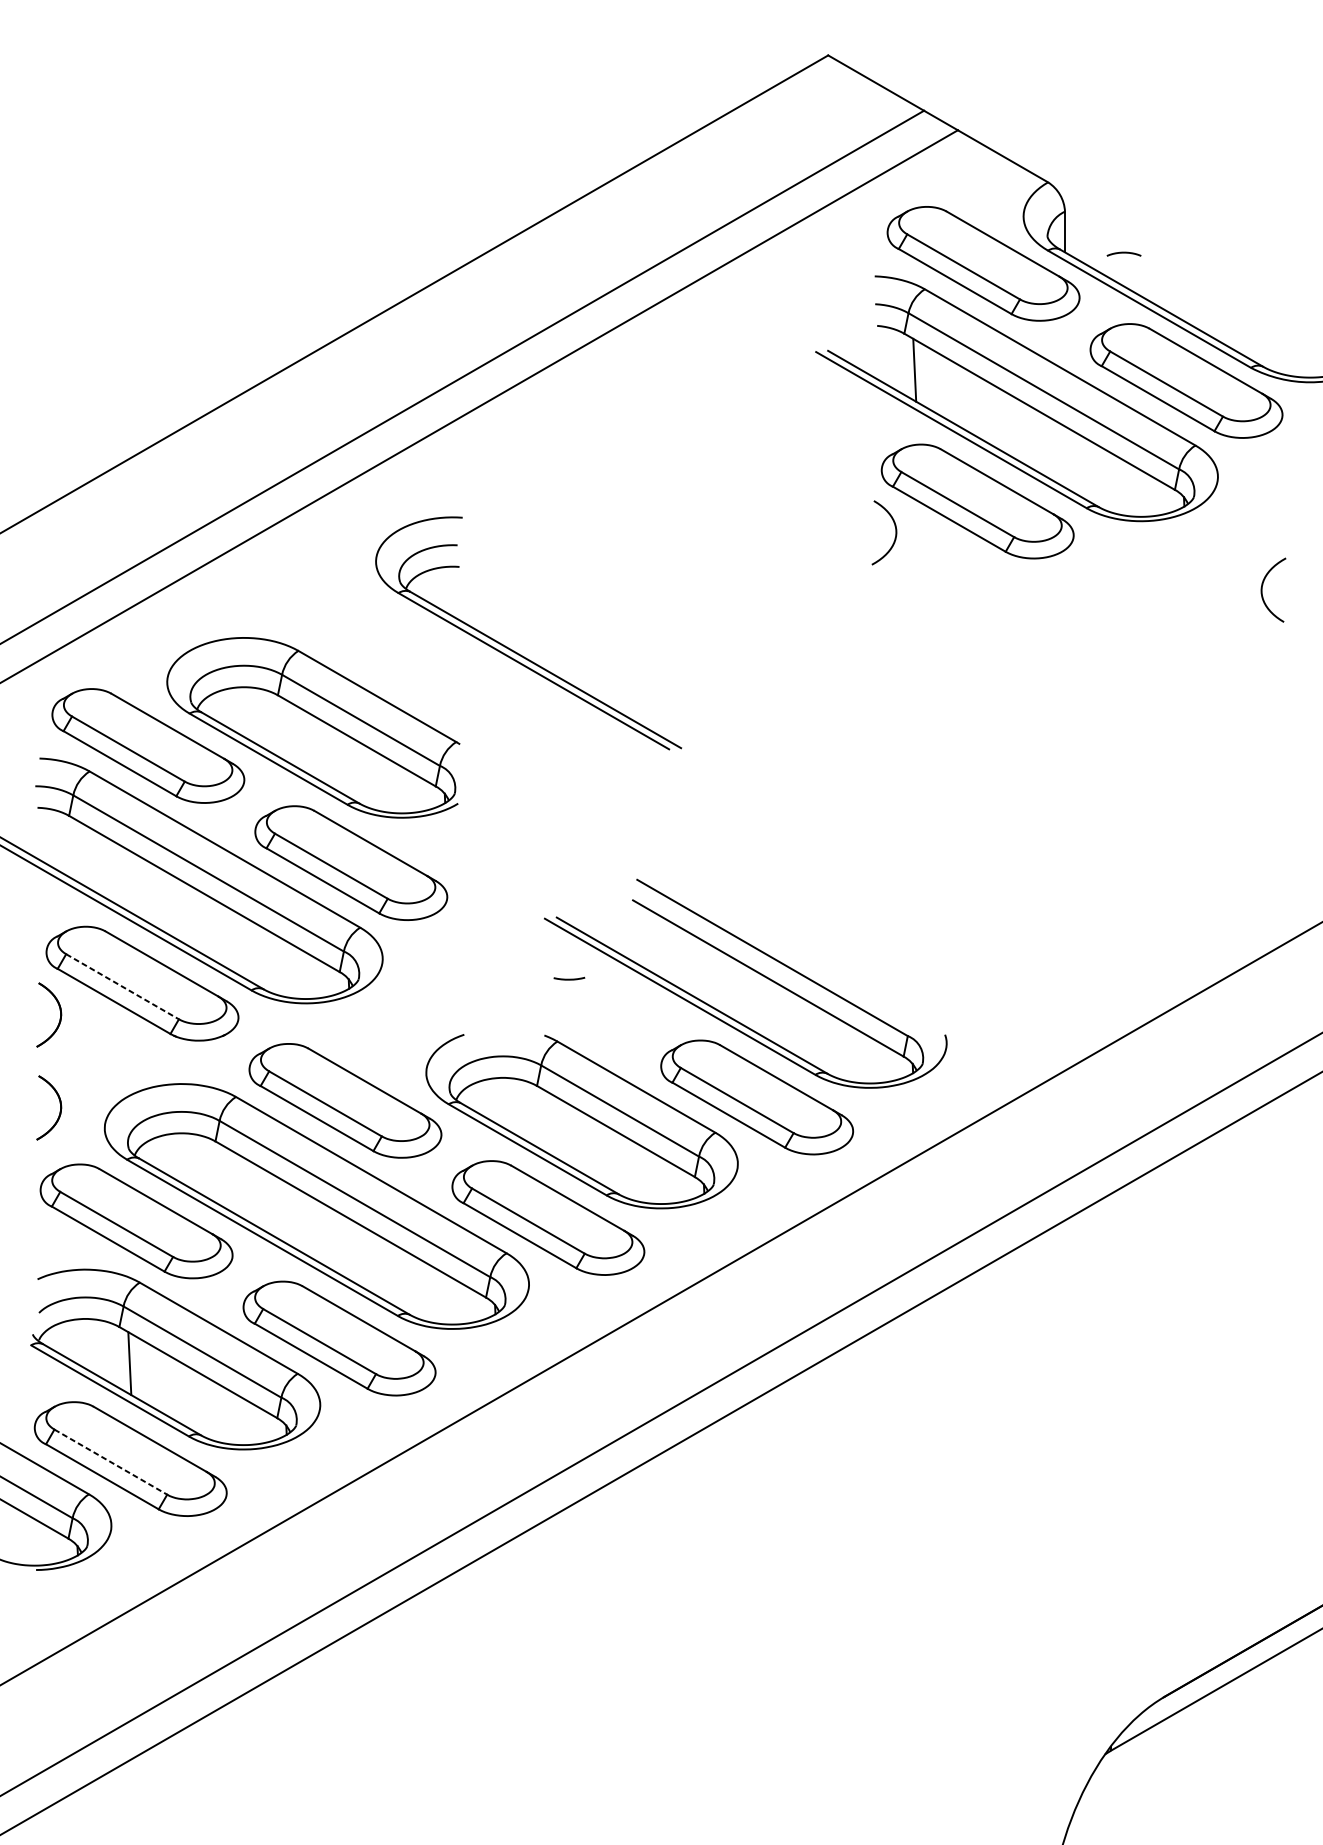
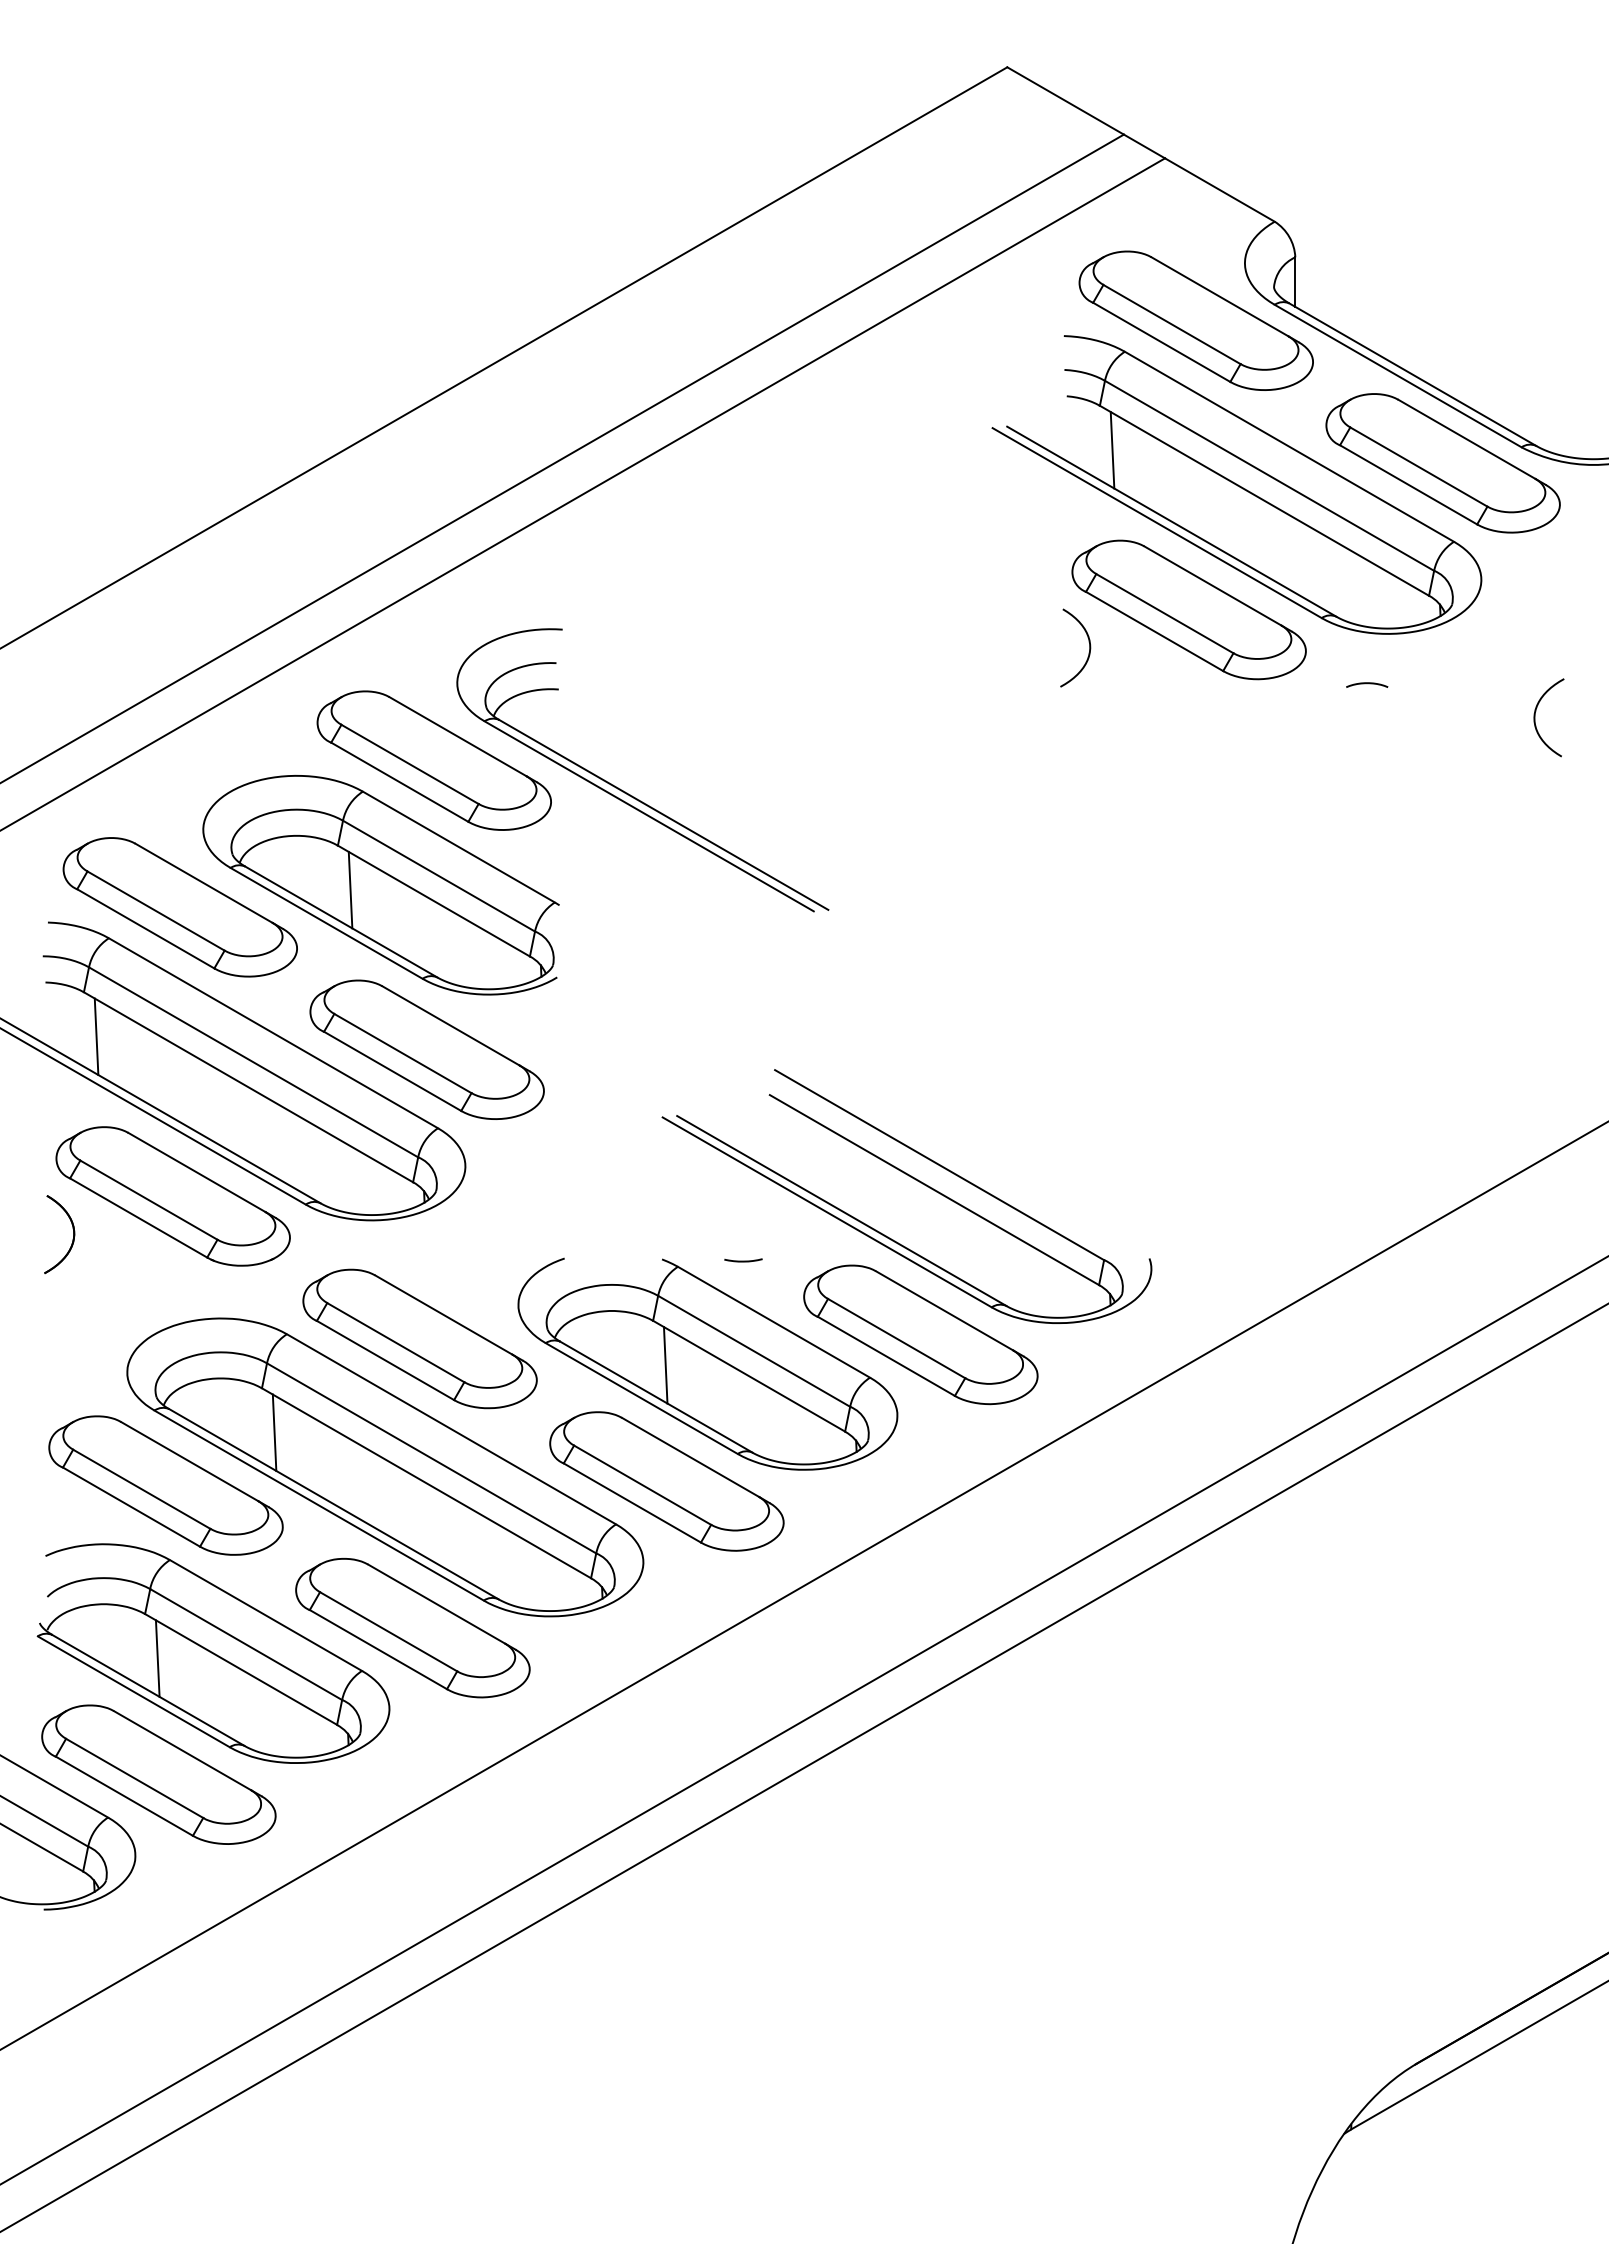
curve: (1124, 253) -> (1367, 684), moved
part: (356, 625) -> (433, 760), added
line: (288, 731) -> (350, 889), added
line: (79, 852) -> (96, 1036), added
curve: (569, 978) -> (743, 1260), moved
line: (123, 987) -> (149, 1200), dashed -> solid
part: (59, 1111) -> (72, 1352), removed
line: (547, 1122) -> (665, 1365), added
line: (225, 1177) -> (274, 1432), added
line: (111, 1462) -> (135, 1778), dashed -> solid

